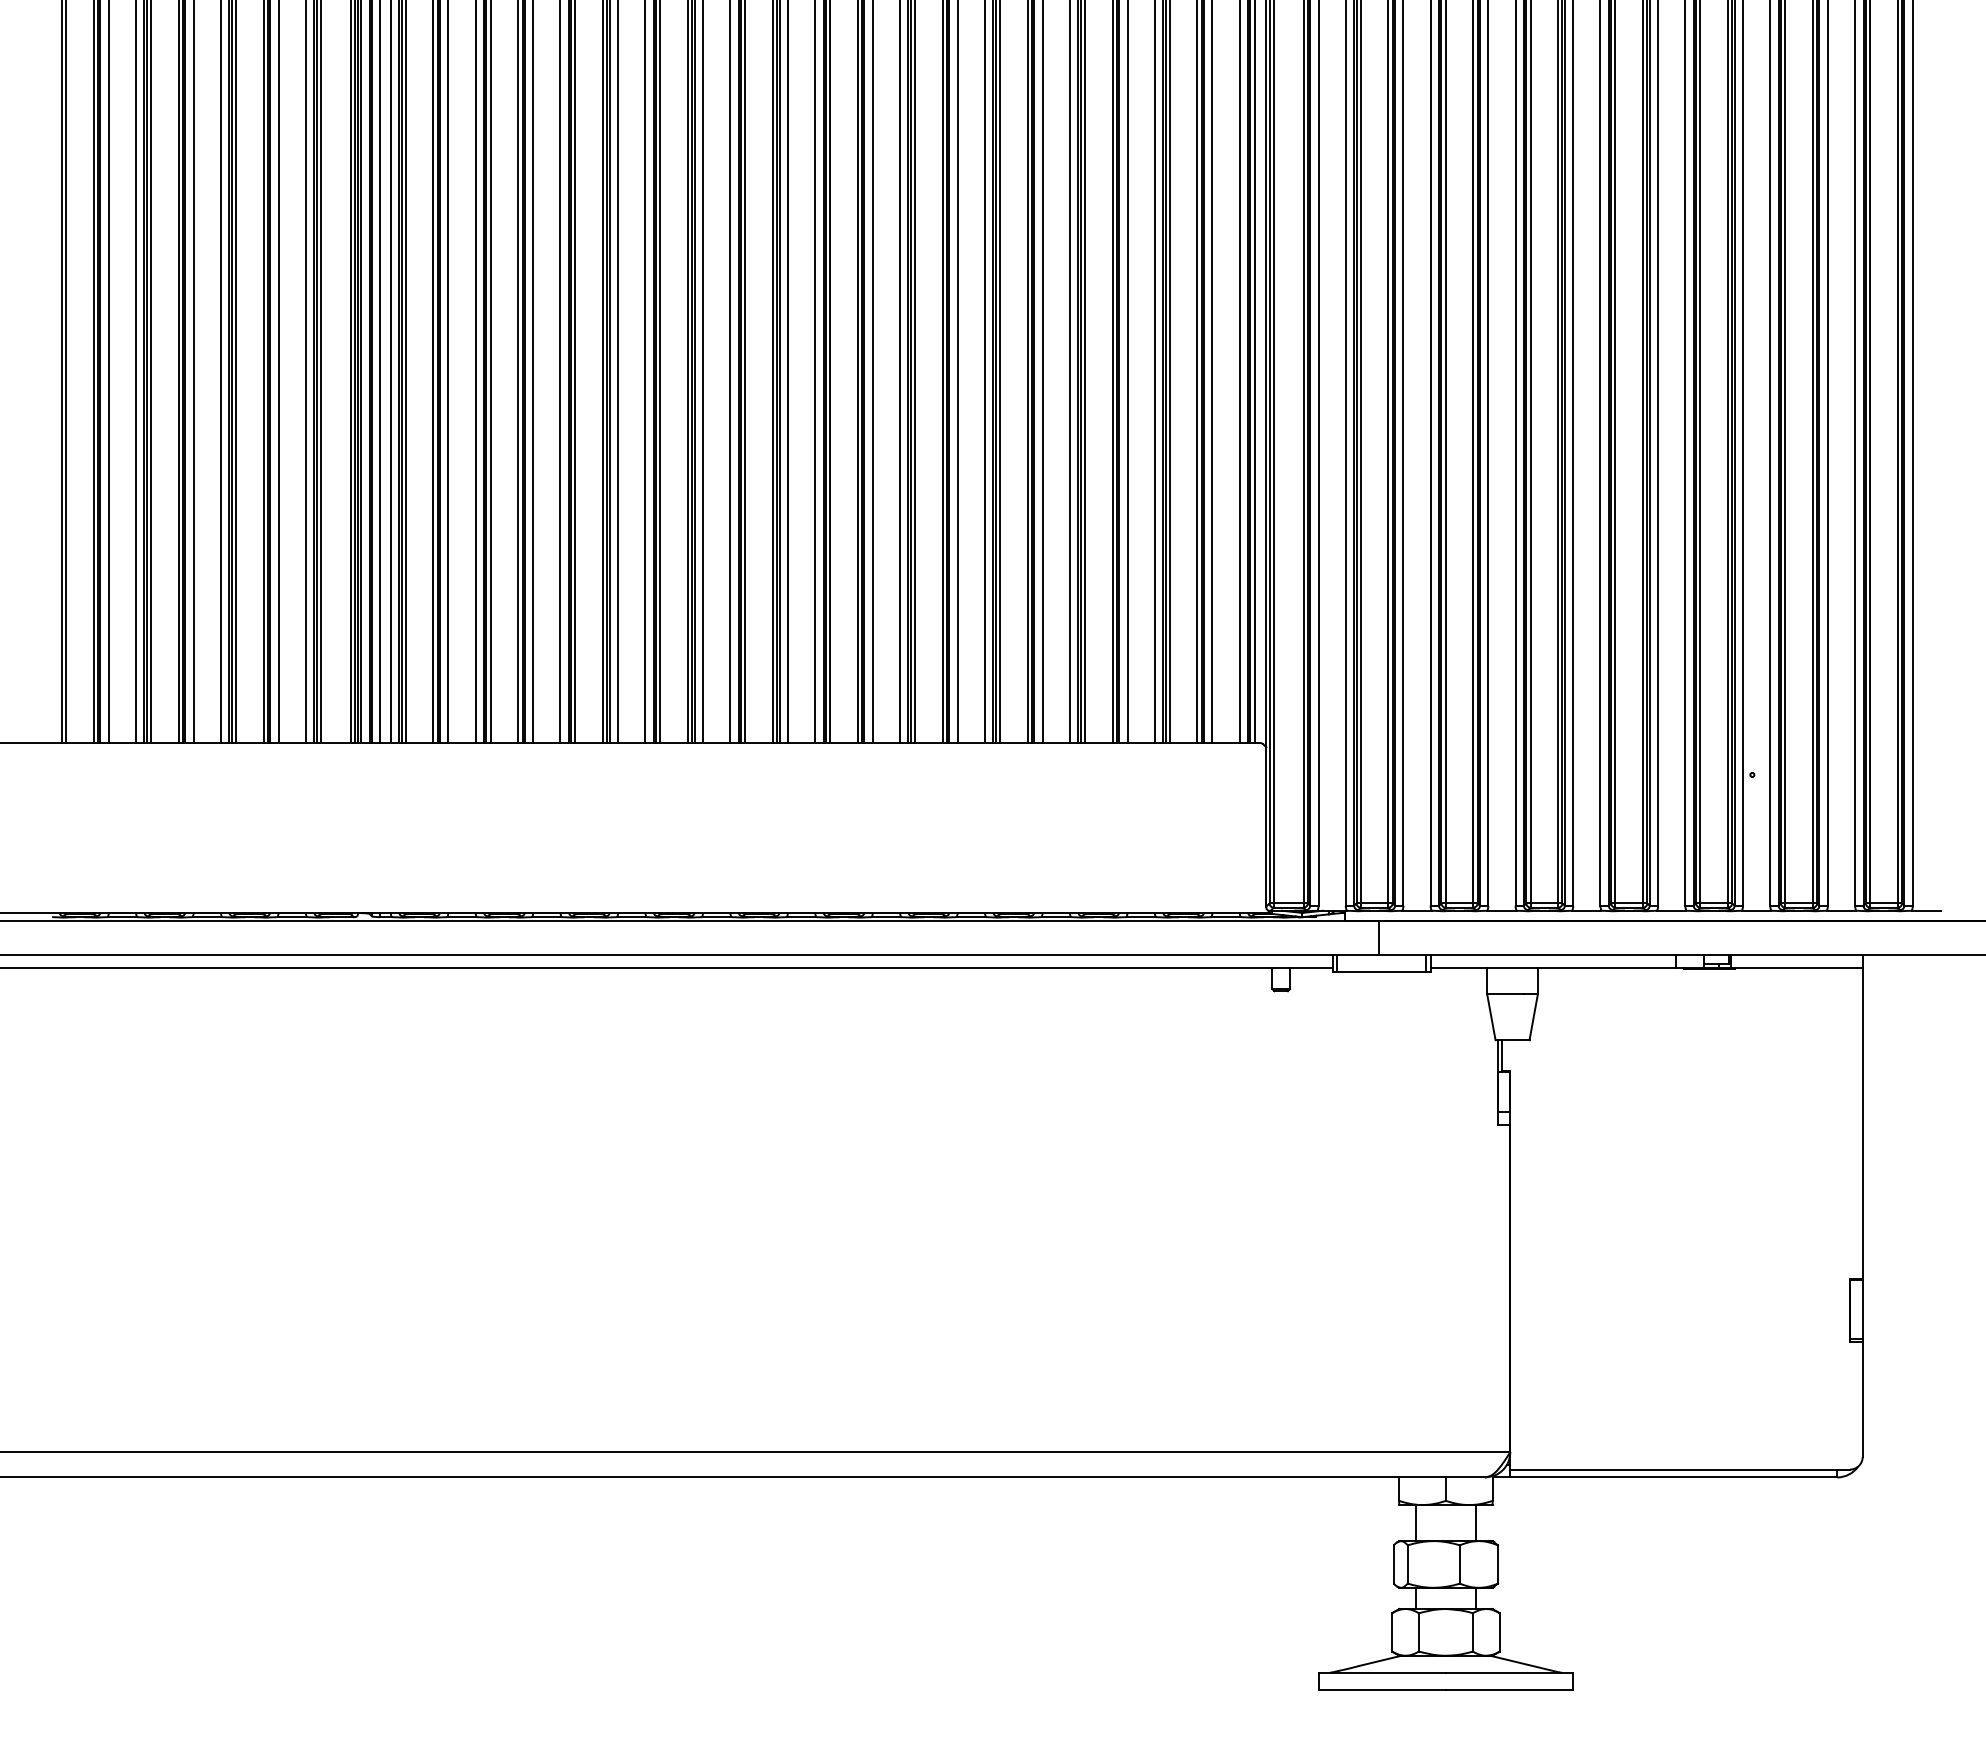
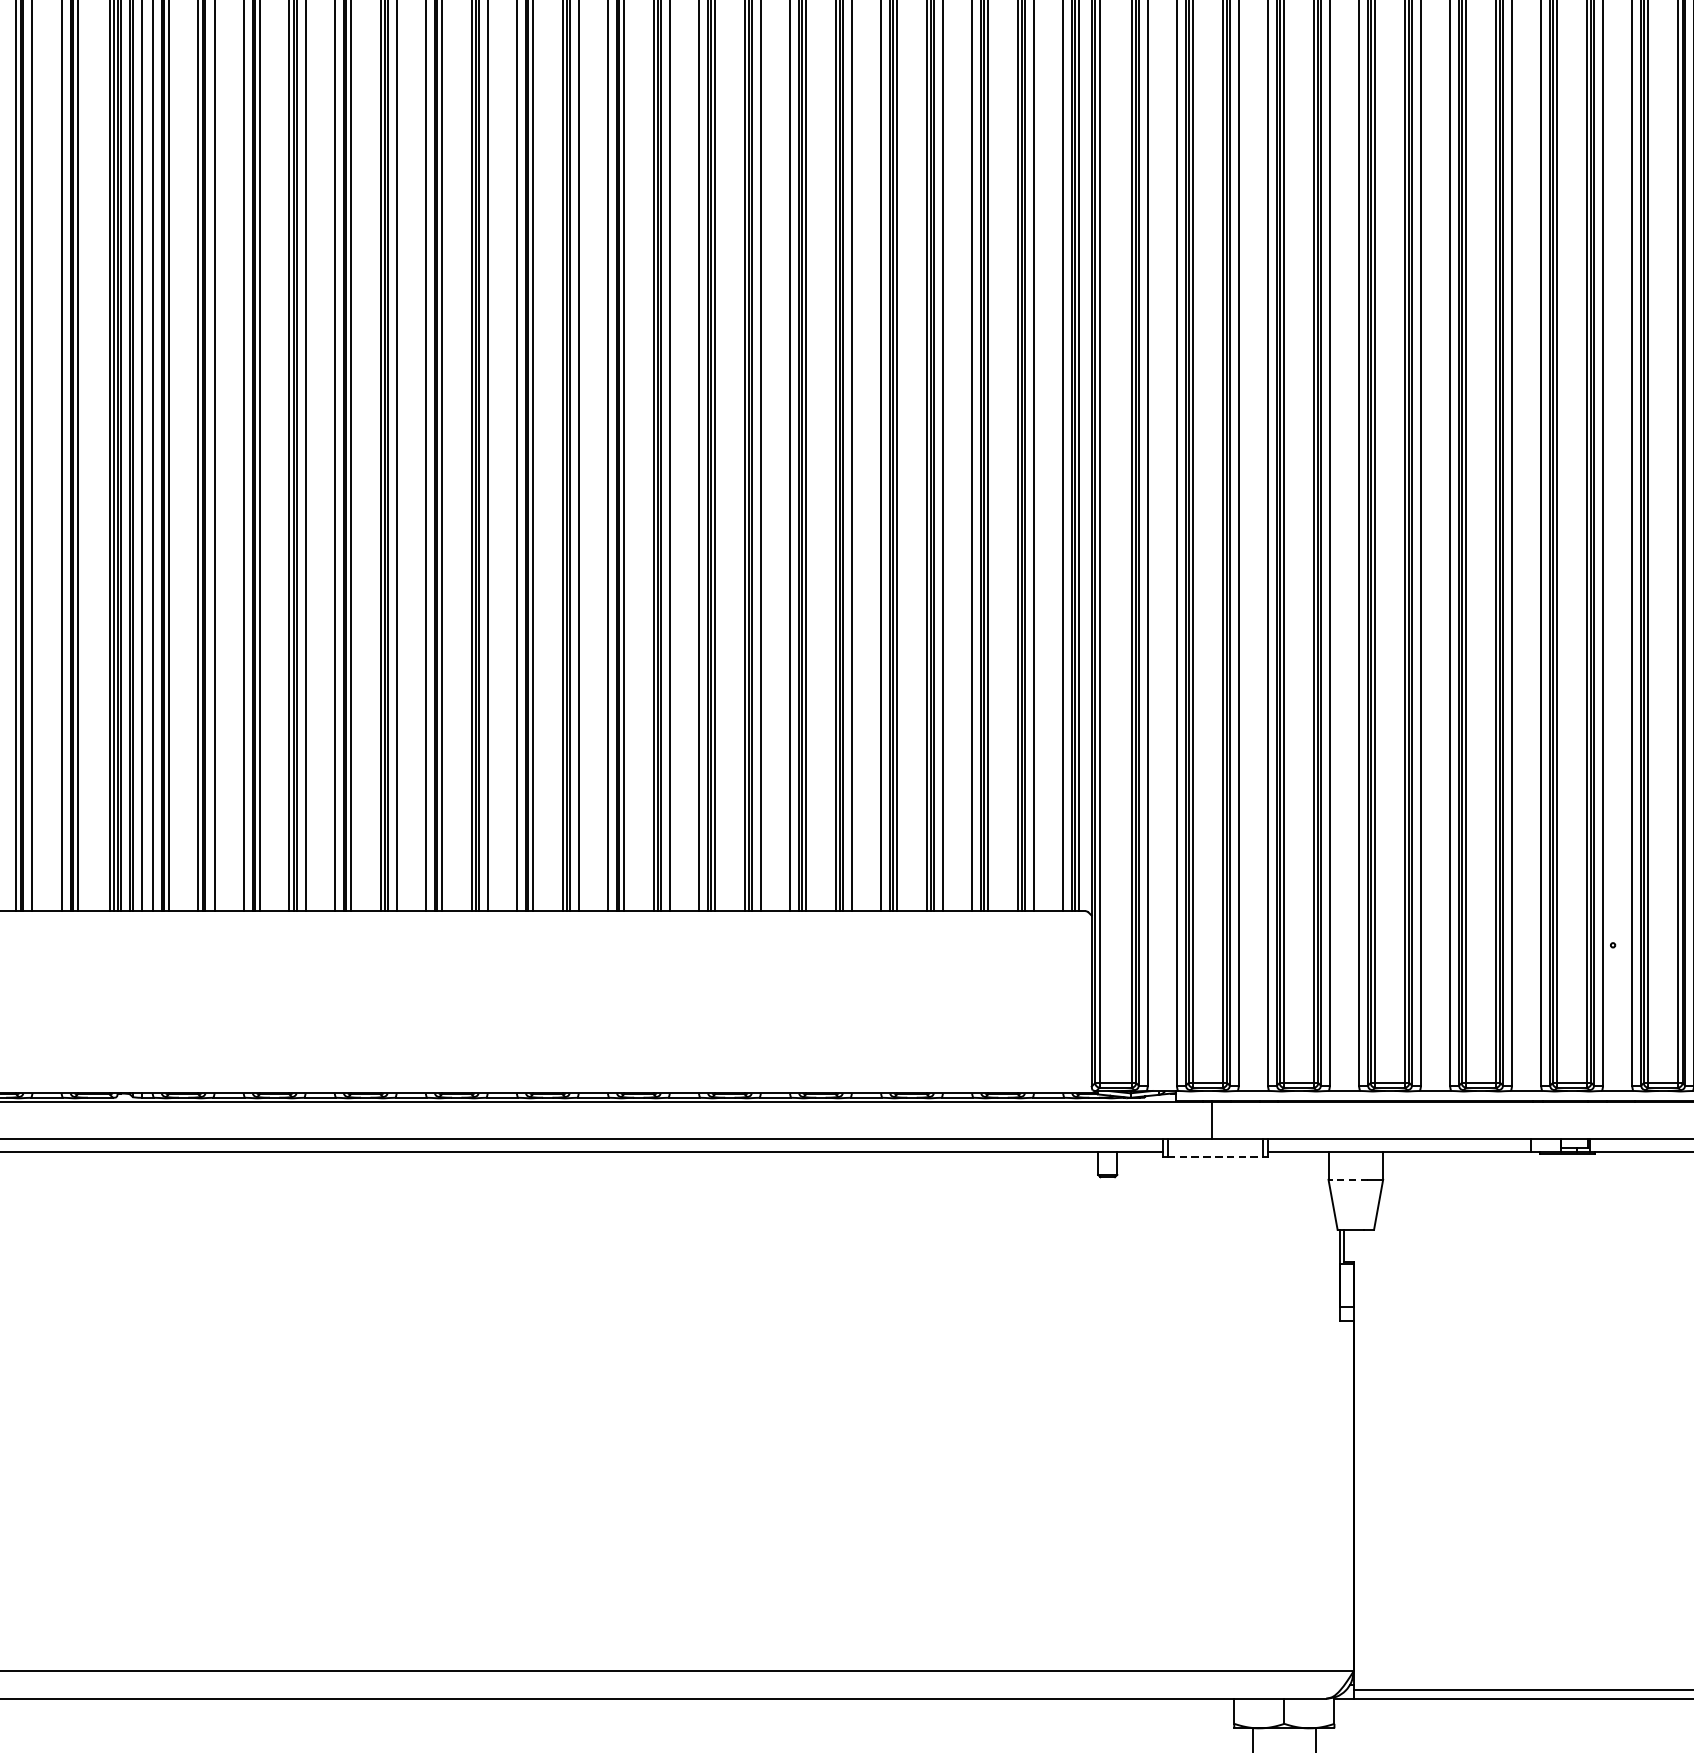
line: (1381, 972) -> (1215, 1157), solid -> dashed
line: (1505, 993) -> (1348, 1179), solid -> dashed

